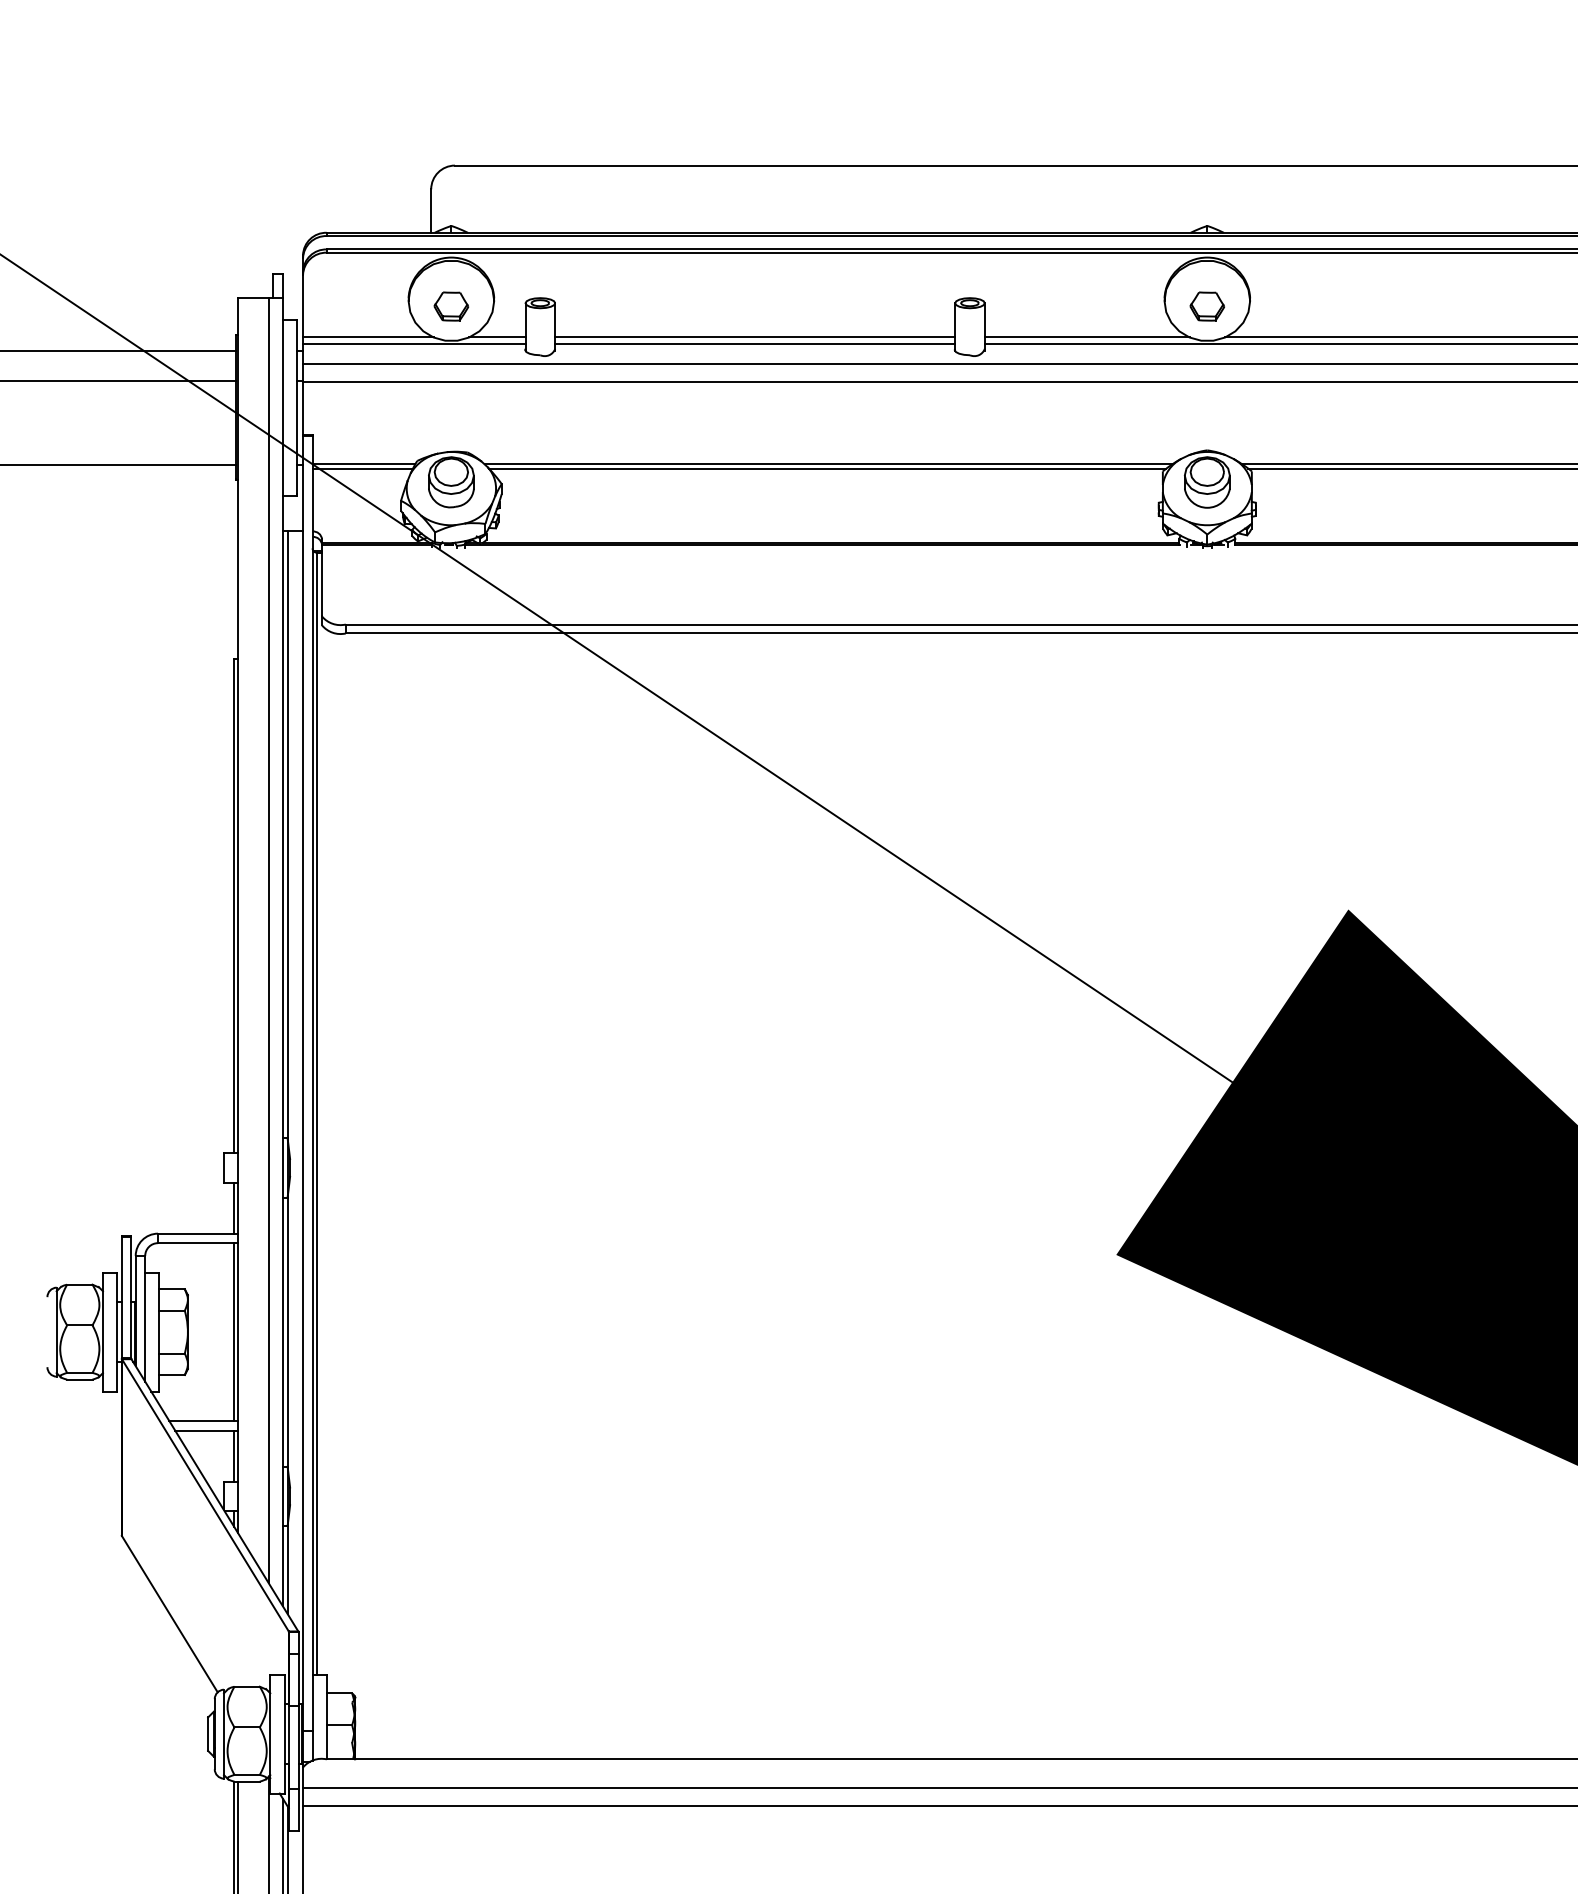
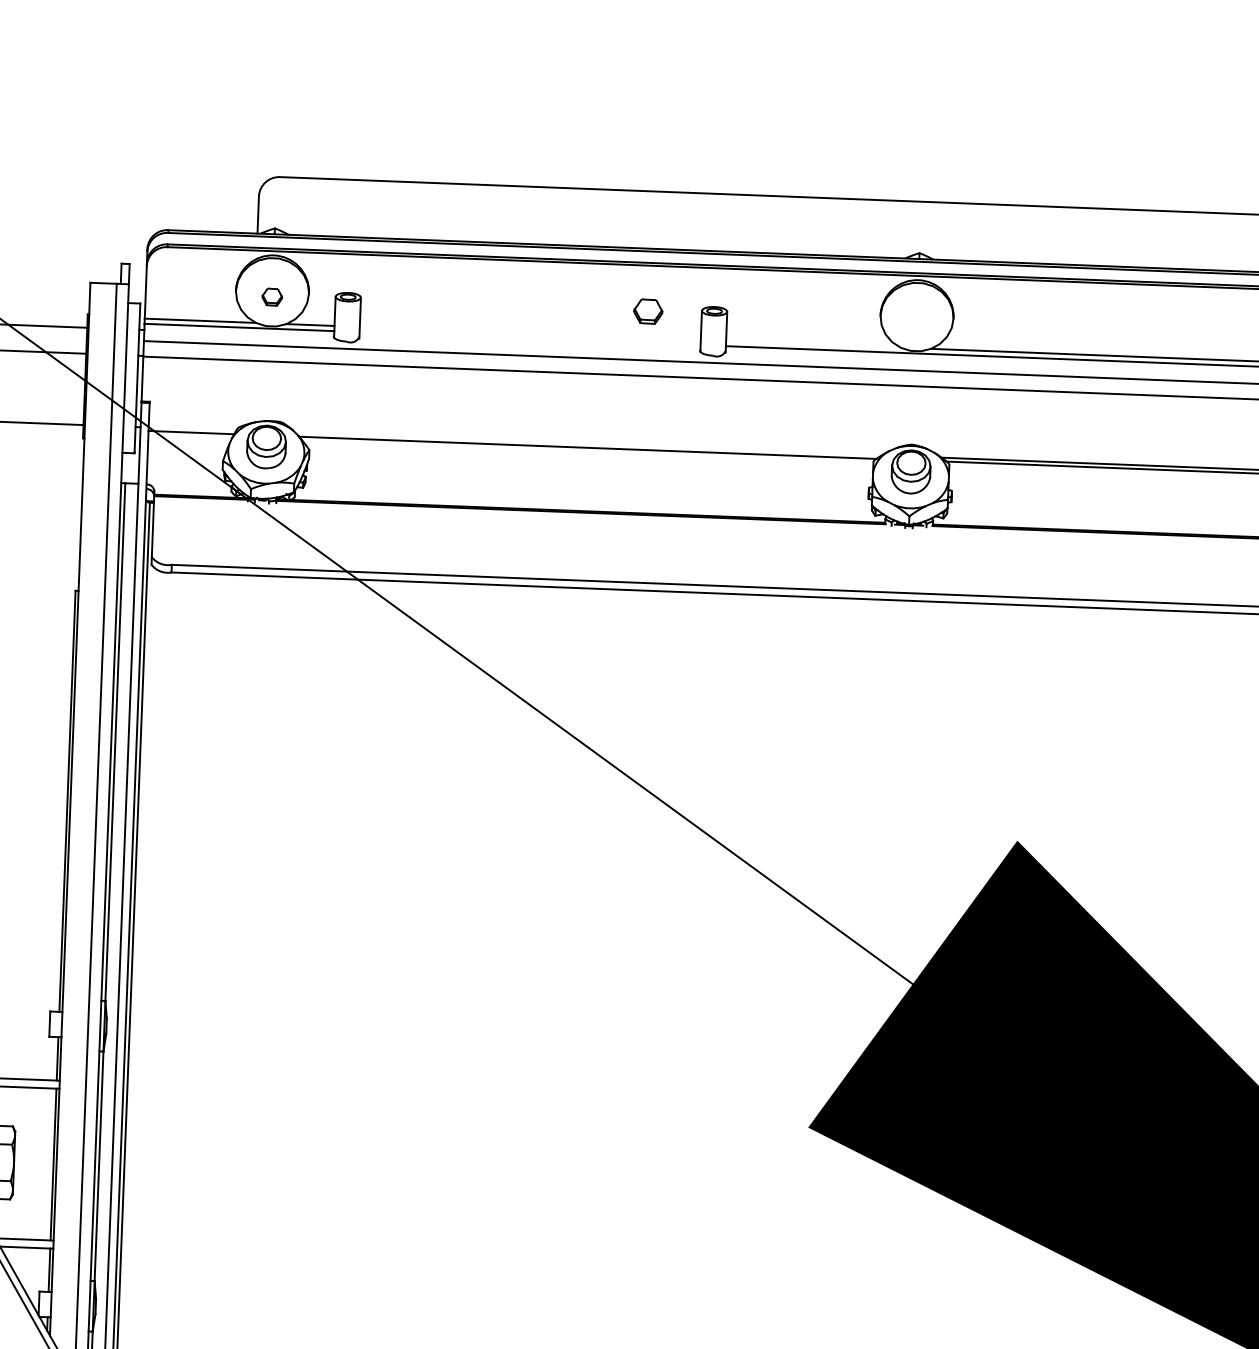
part: (451, 306) -> (272, 297), size x0.7
part: (1206, 306) -> (647, 311), moved
line: (755, 337) -> (530, 333), removed
line: (1086, 337) -> (812, 344), removed
line: (755, 343) -> (530, 338), removed
line: (363, 464) -> (192, 428), removed
line: (828, 464) -> (588, 444), removed

